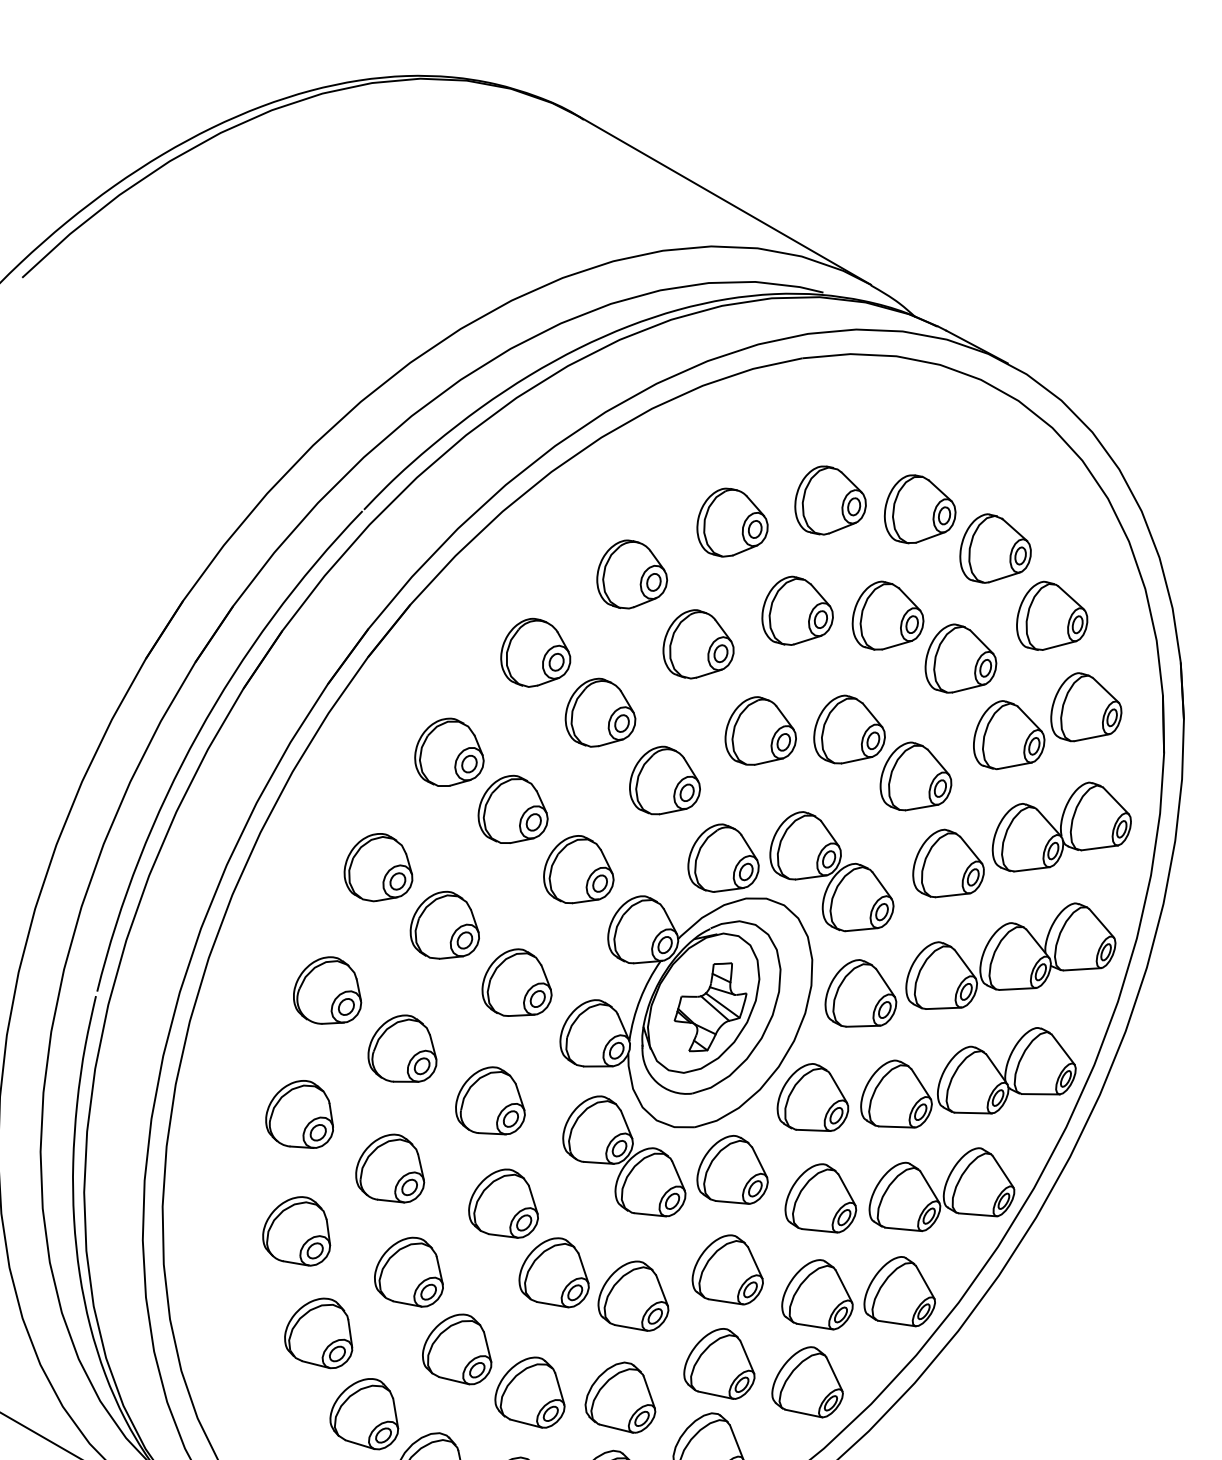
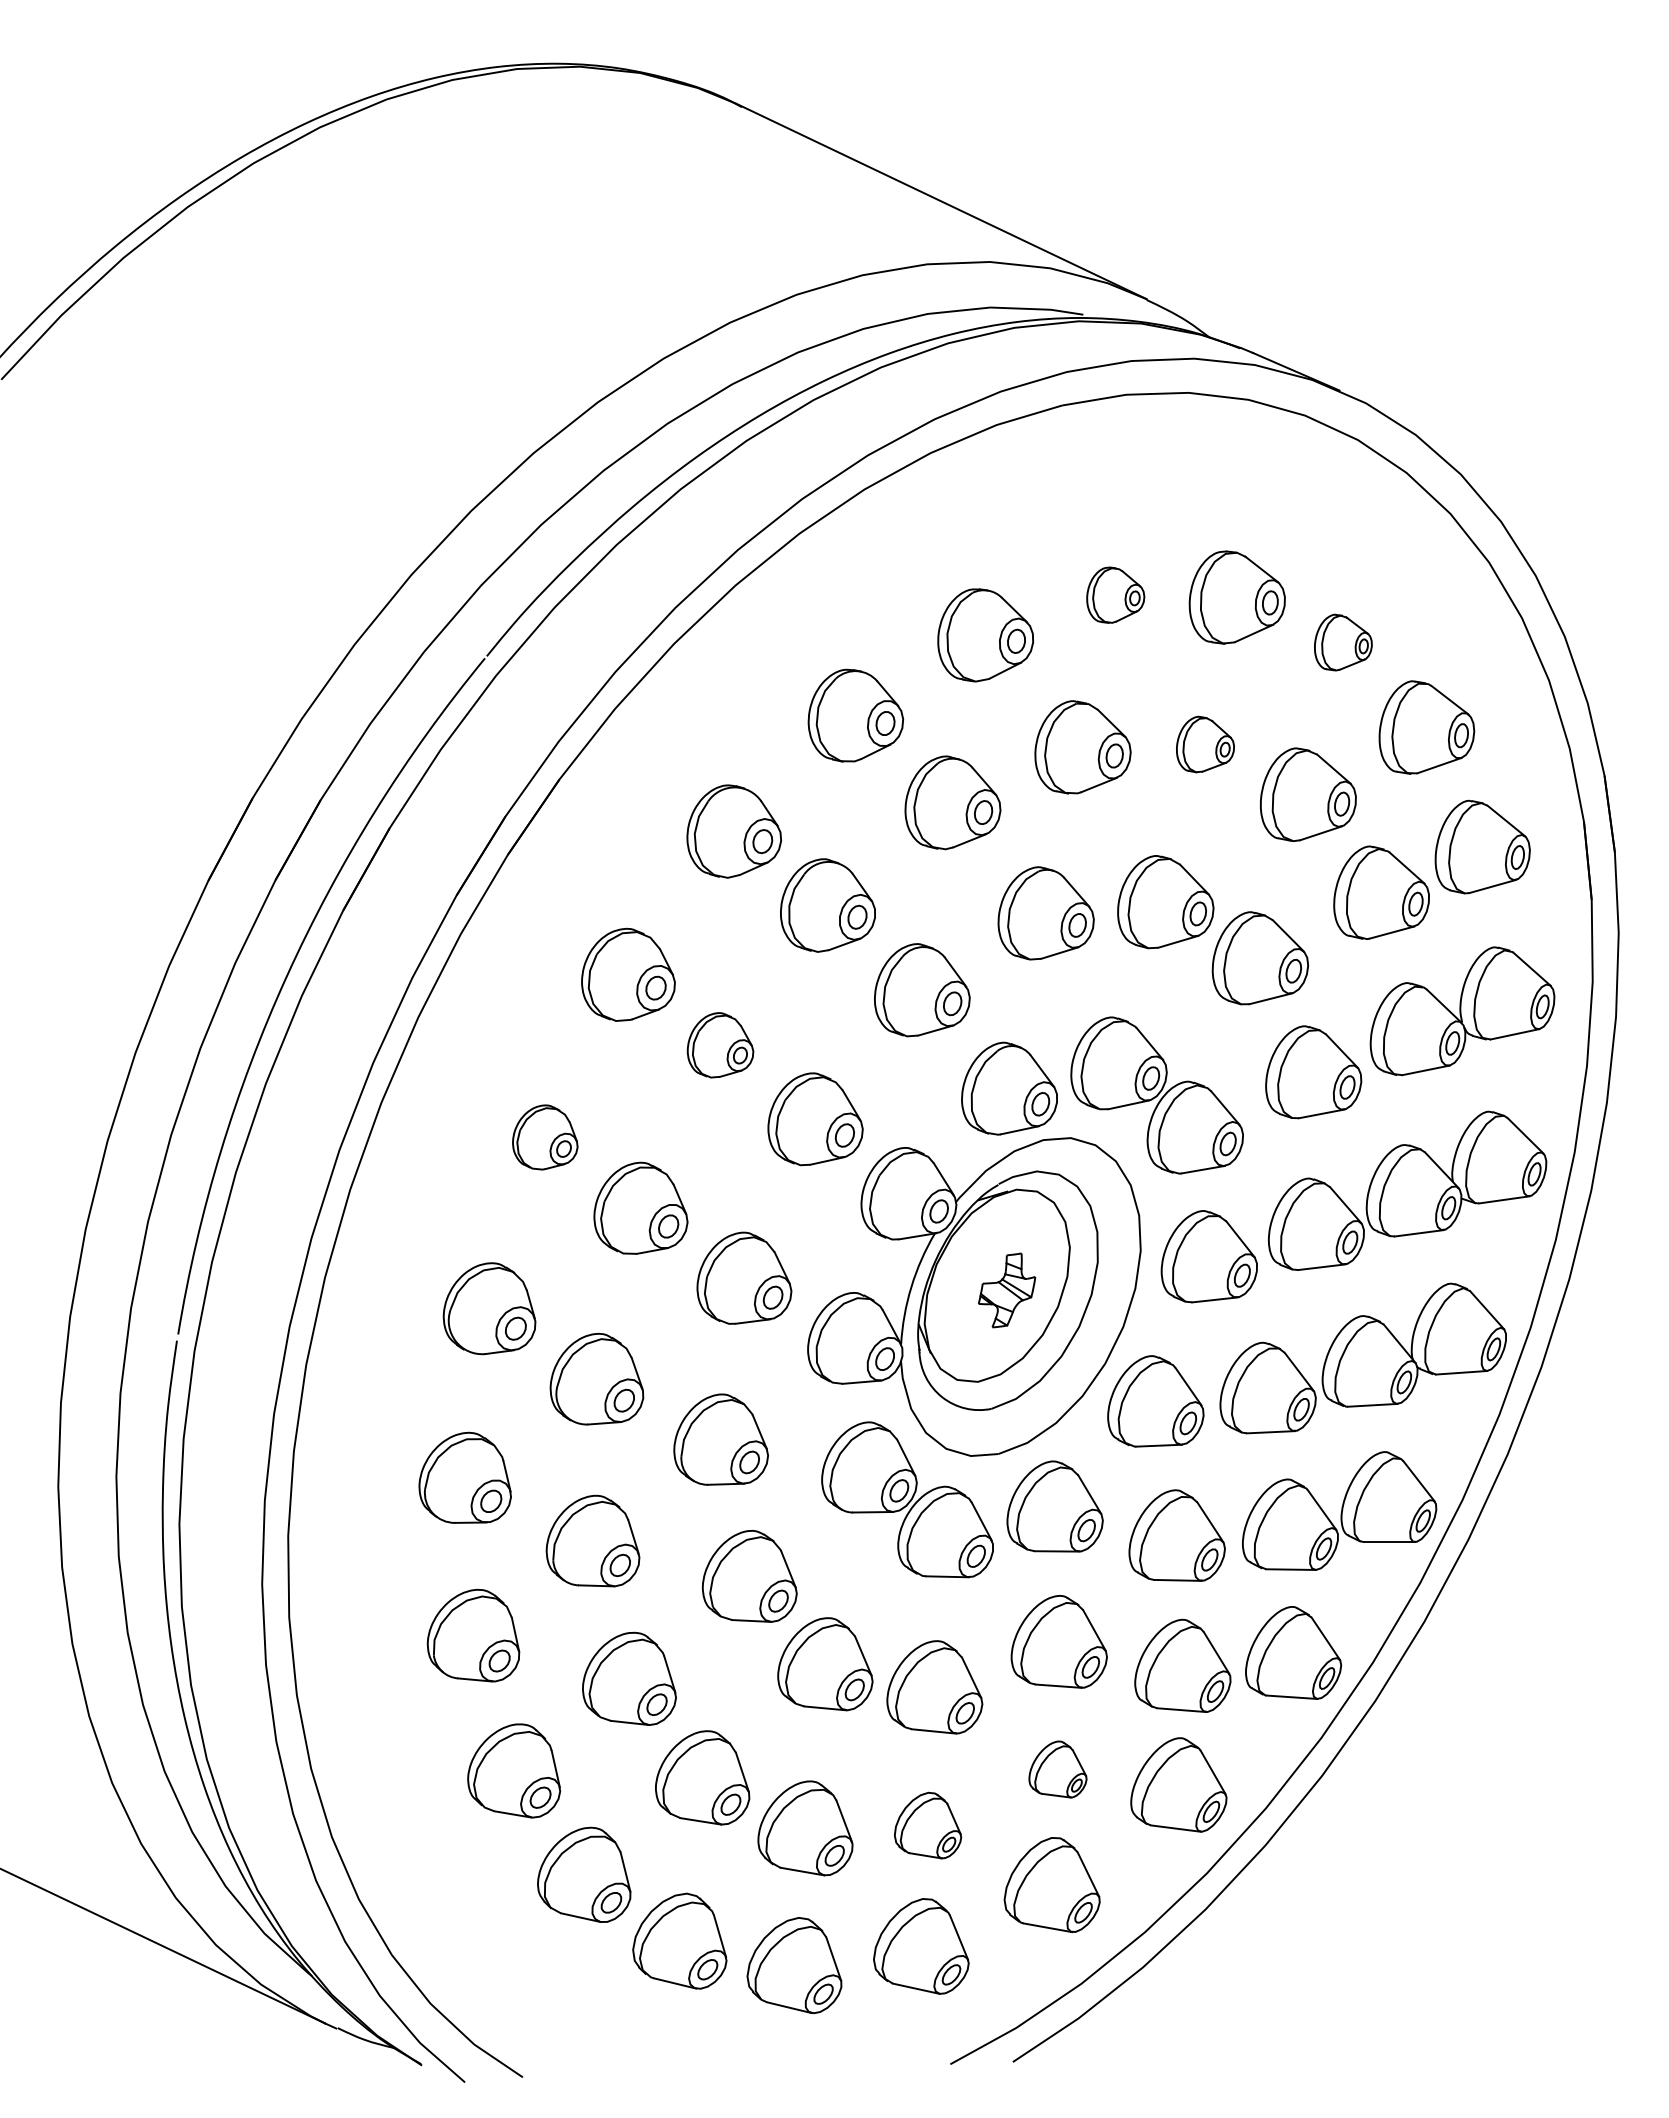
part: (830, 501) -> (1115, 595), size x0.6
part: (996, 549) -> (1343, 642), size x0.6
part: (888, 616) -> (1205, 744), size x0.6
part: (513, 810) -> (720, 1045), size x0.7
part: (379, 867) -> (545, 1137), size x0.7
part: (710, 1007) -> (1006, 1290), size x0.6
part: (720, 1363) -> (1057, 1769), size x0.6
part: (620, 1396) -> (927, 1825), size x0.7

